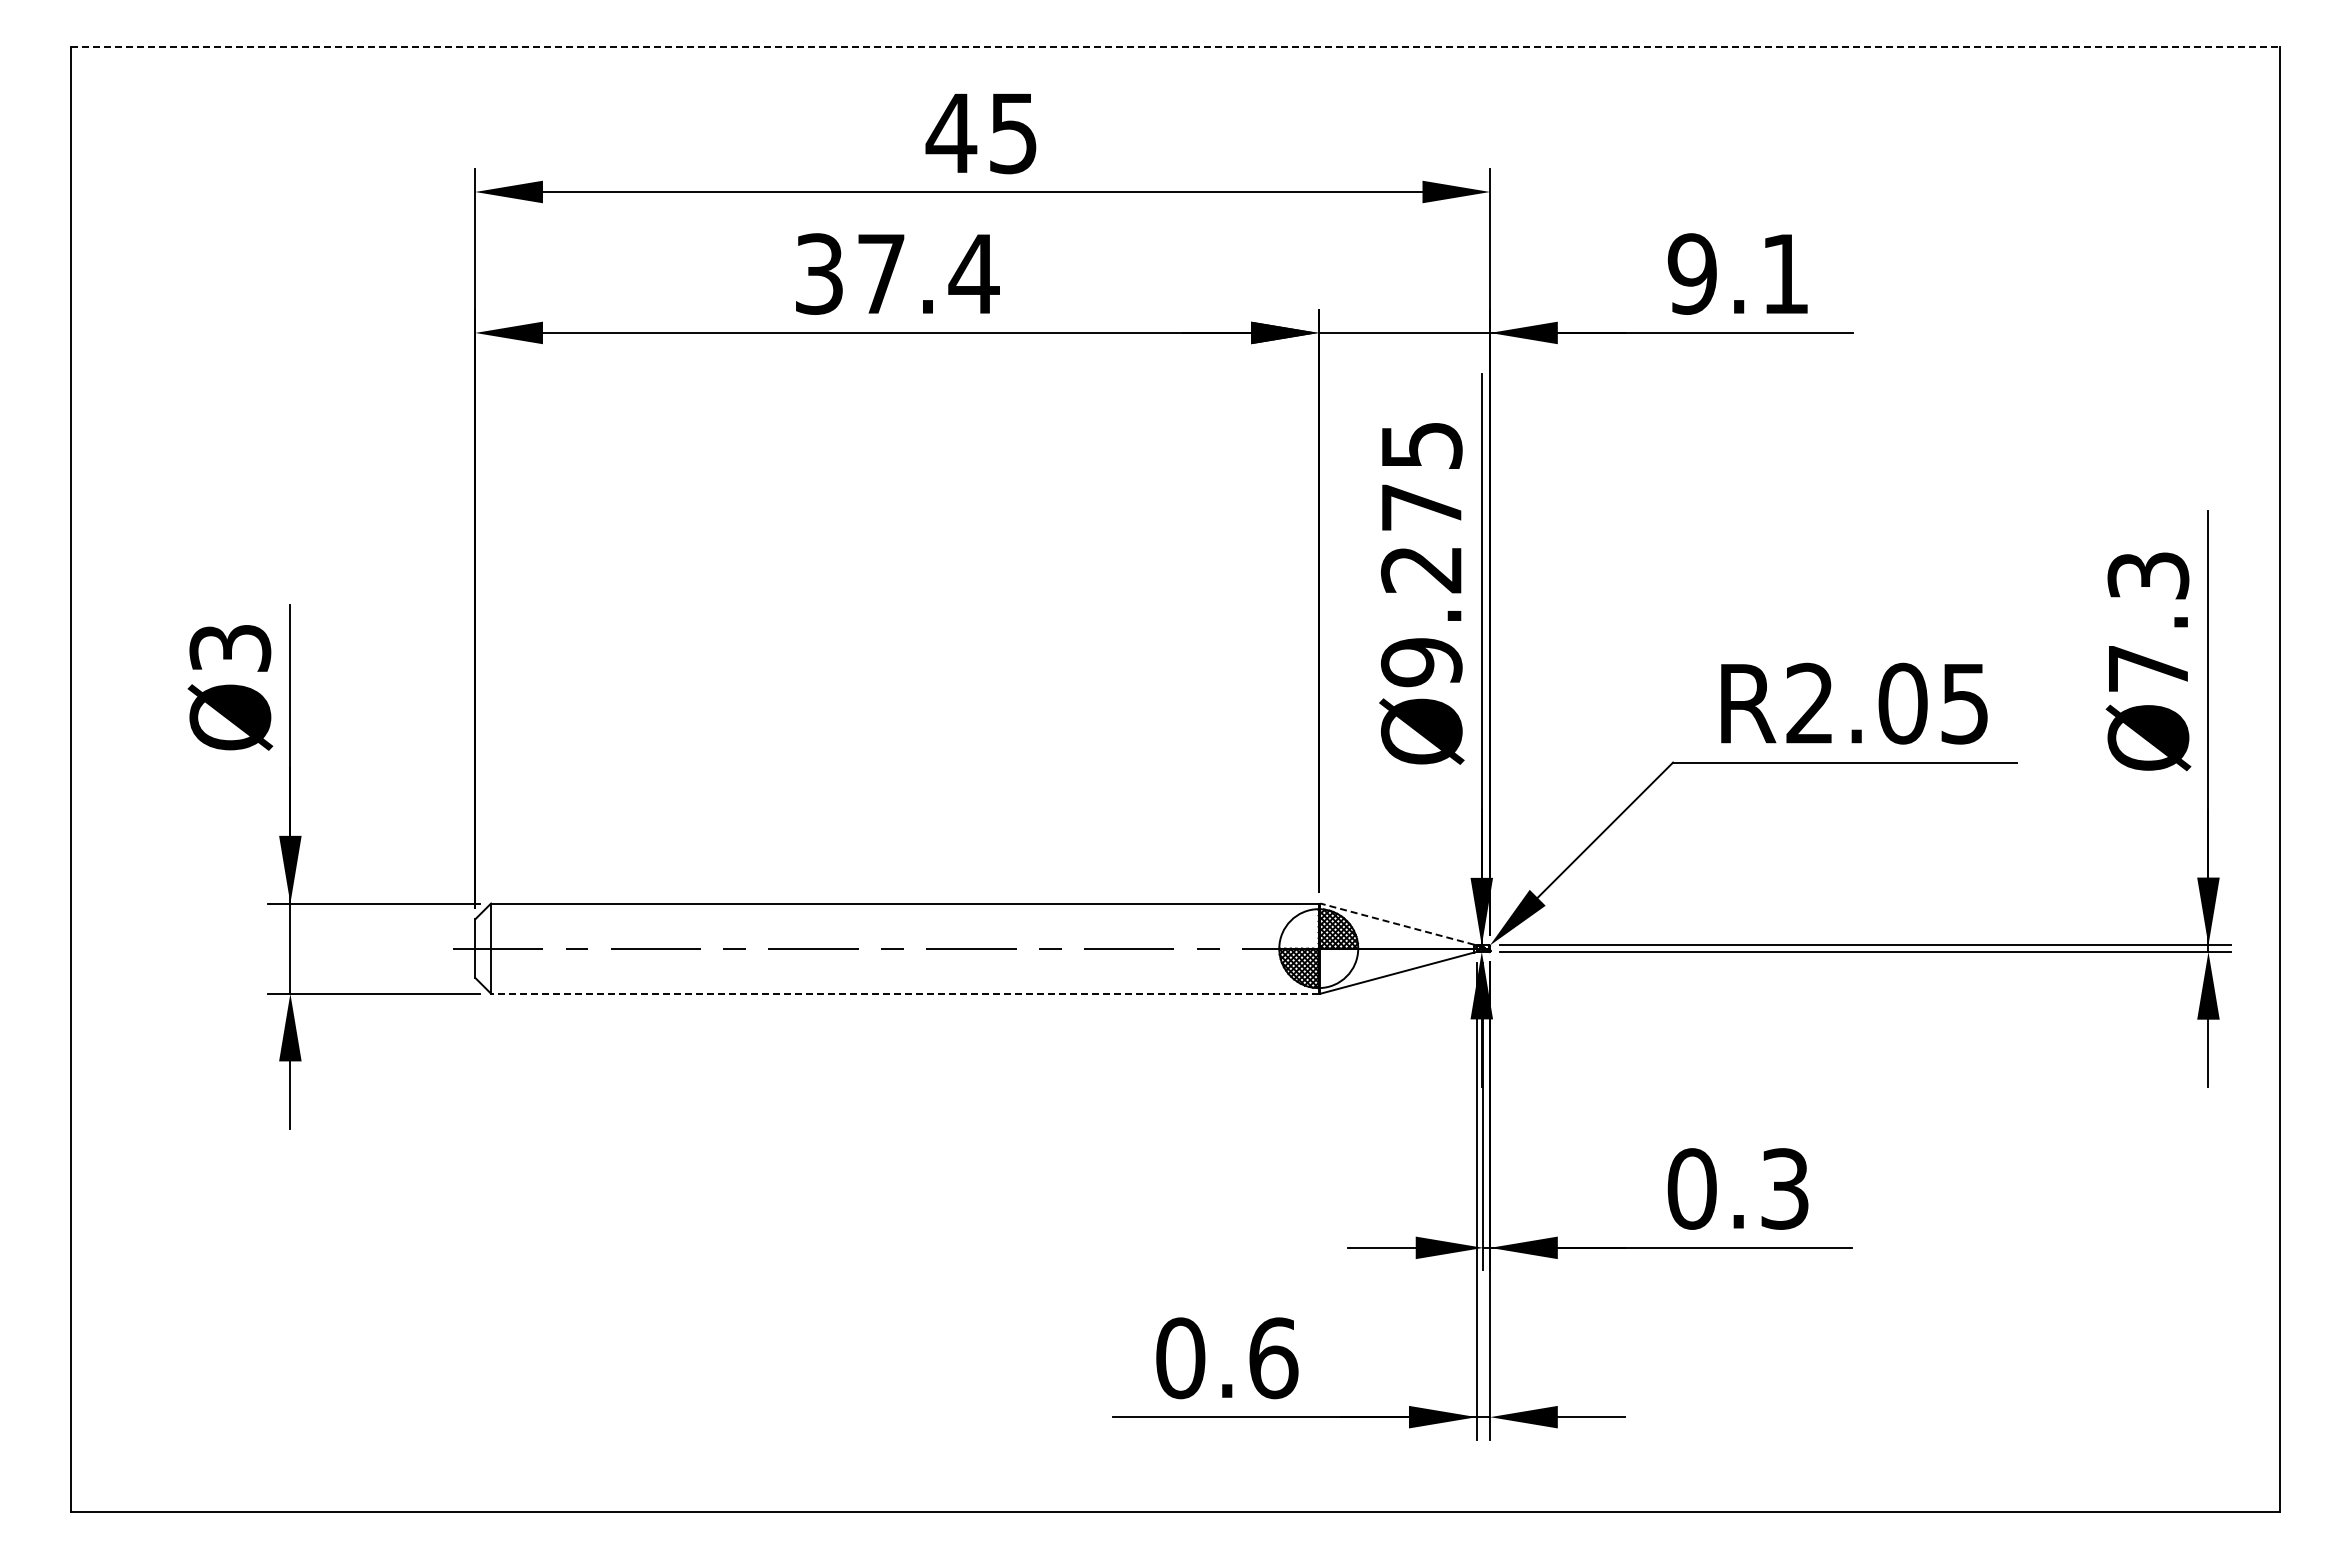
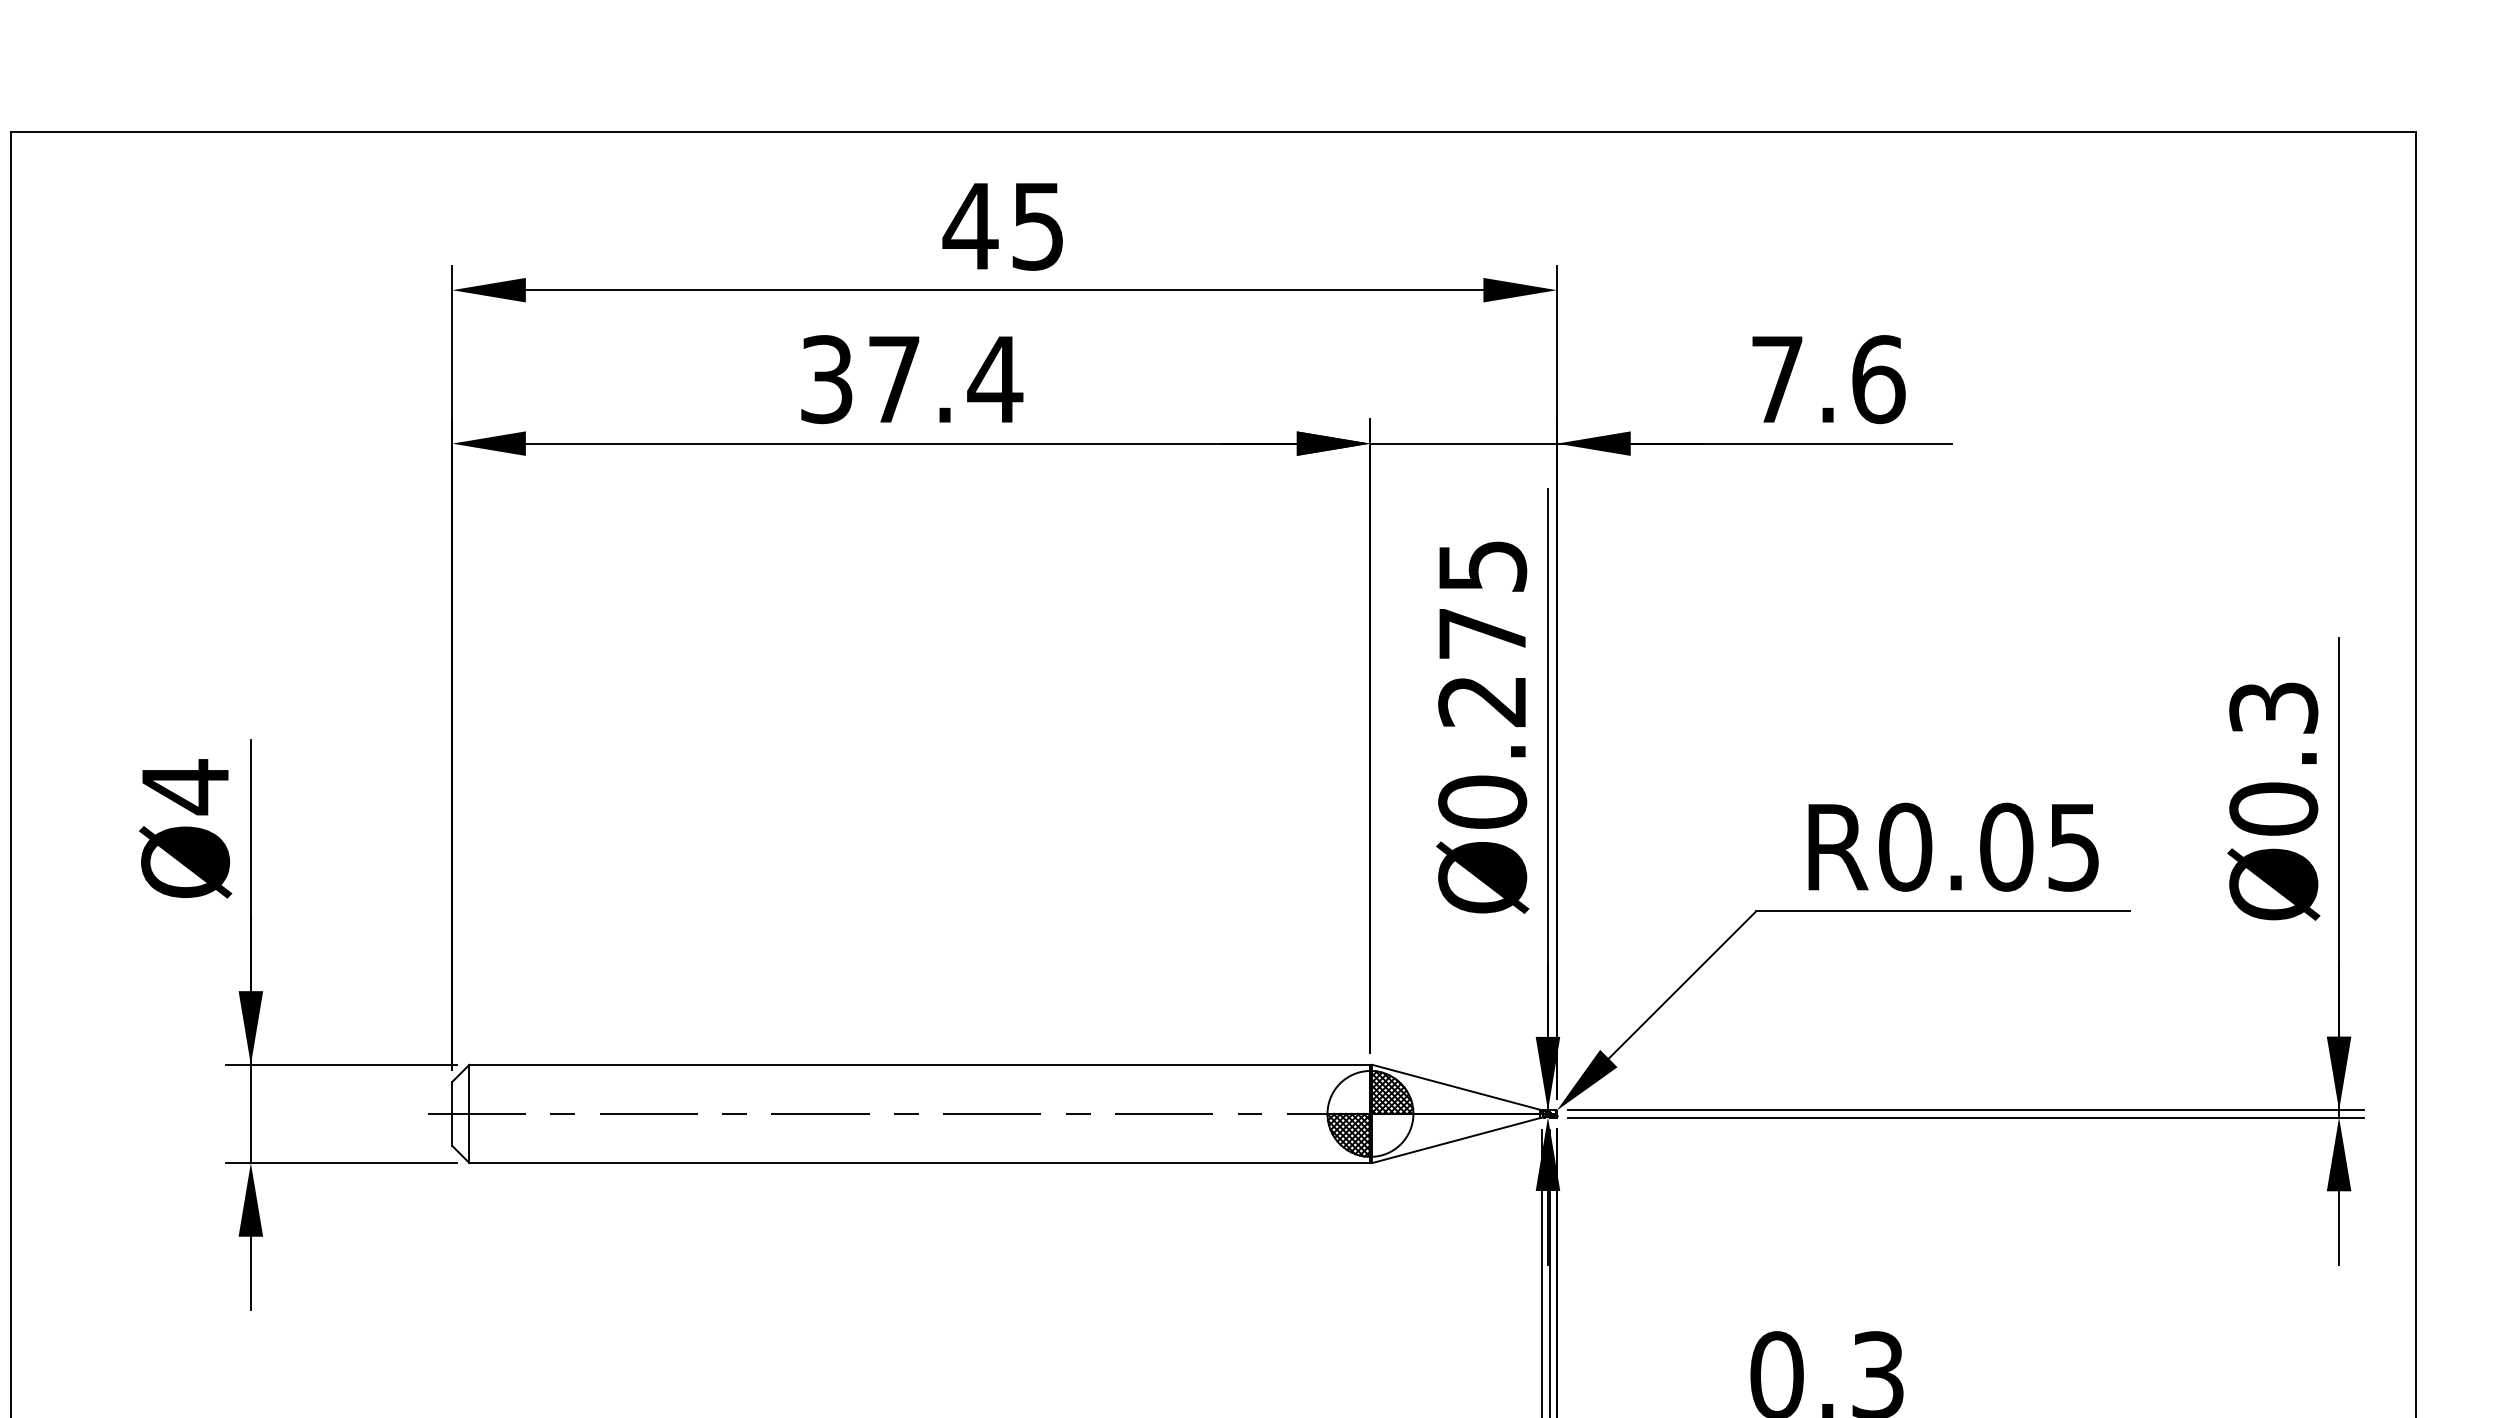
line: (1175, 46) -> (1214, 131), dashed -> solid
text: (1738, 273) -> (1827, 378), 9.1 -> 7.6
text: (230, 648) -> (185, 787), Ø3 -> Ø4
text: (1421, 662) -> (1482, 802), Ø9.275 -> Ø0.275
text: (2148, 668) -> (2273, 808), Ø7.3 -> Ø0.3
text: (1809, 703) -> (1904, 847), R2.05 -> R0.05
line: (1397, 924) -> (1456, 1087), dashed -> solid
line: (904, 993) -> (919, 1162), dashed -> solid

